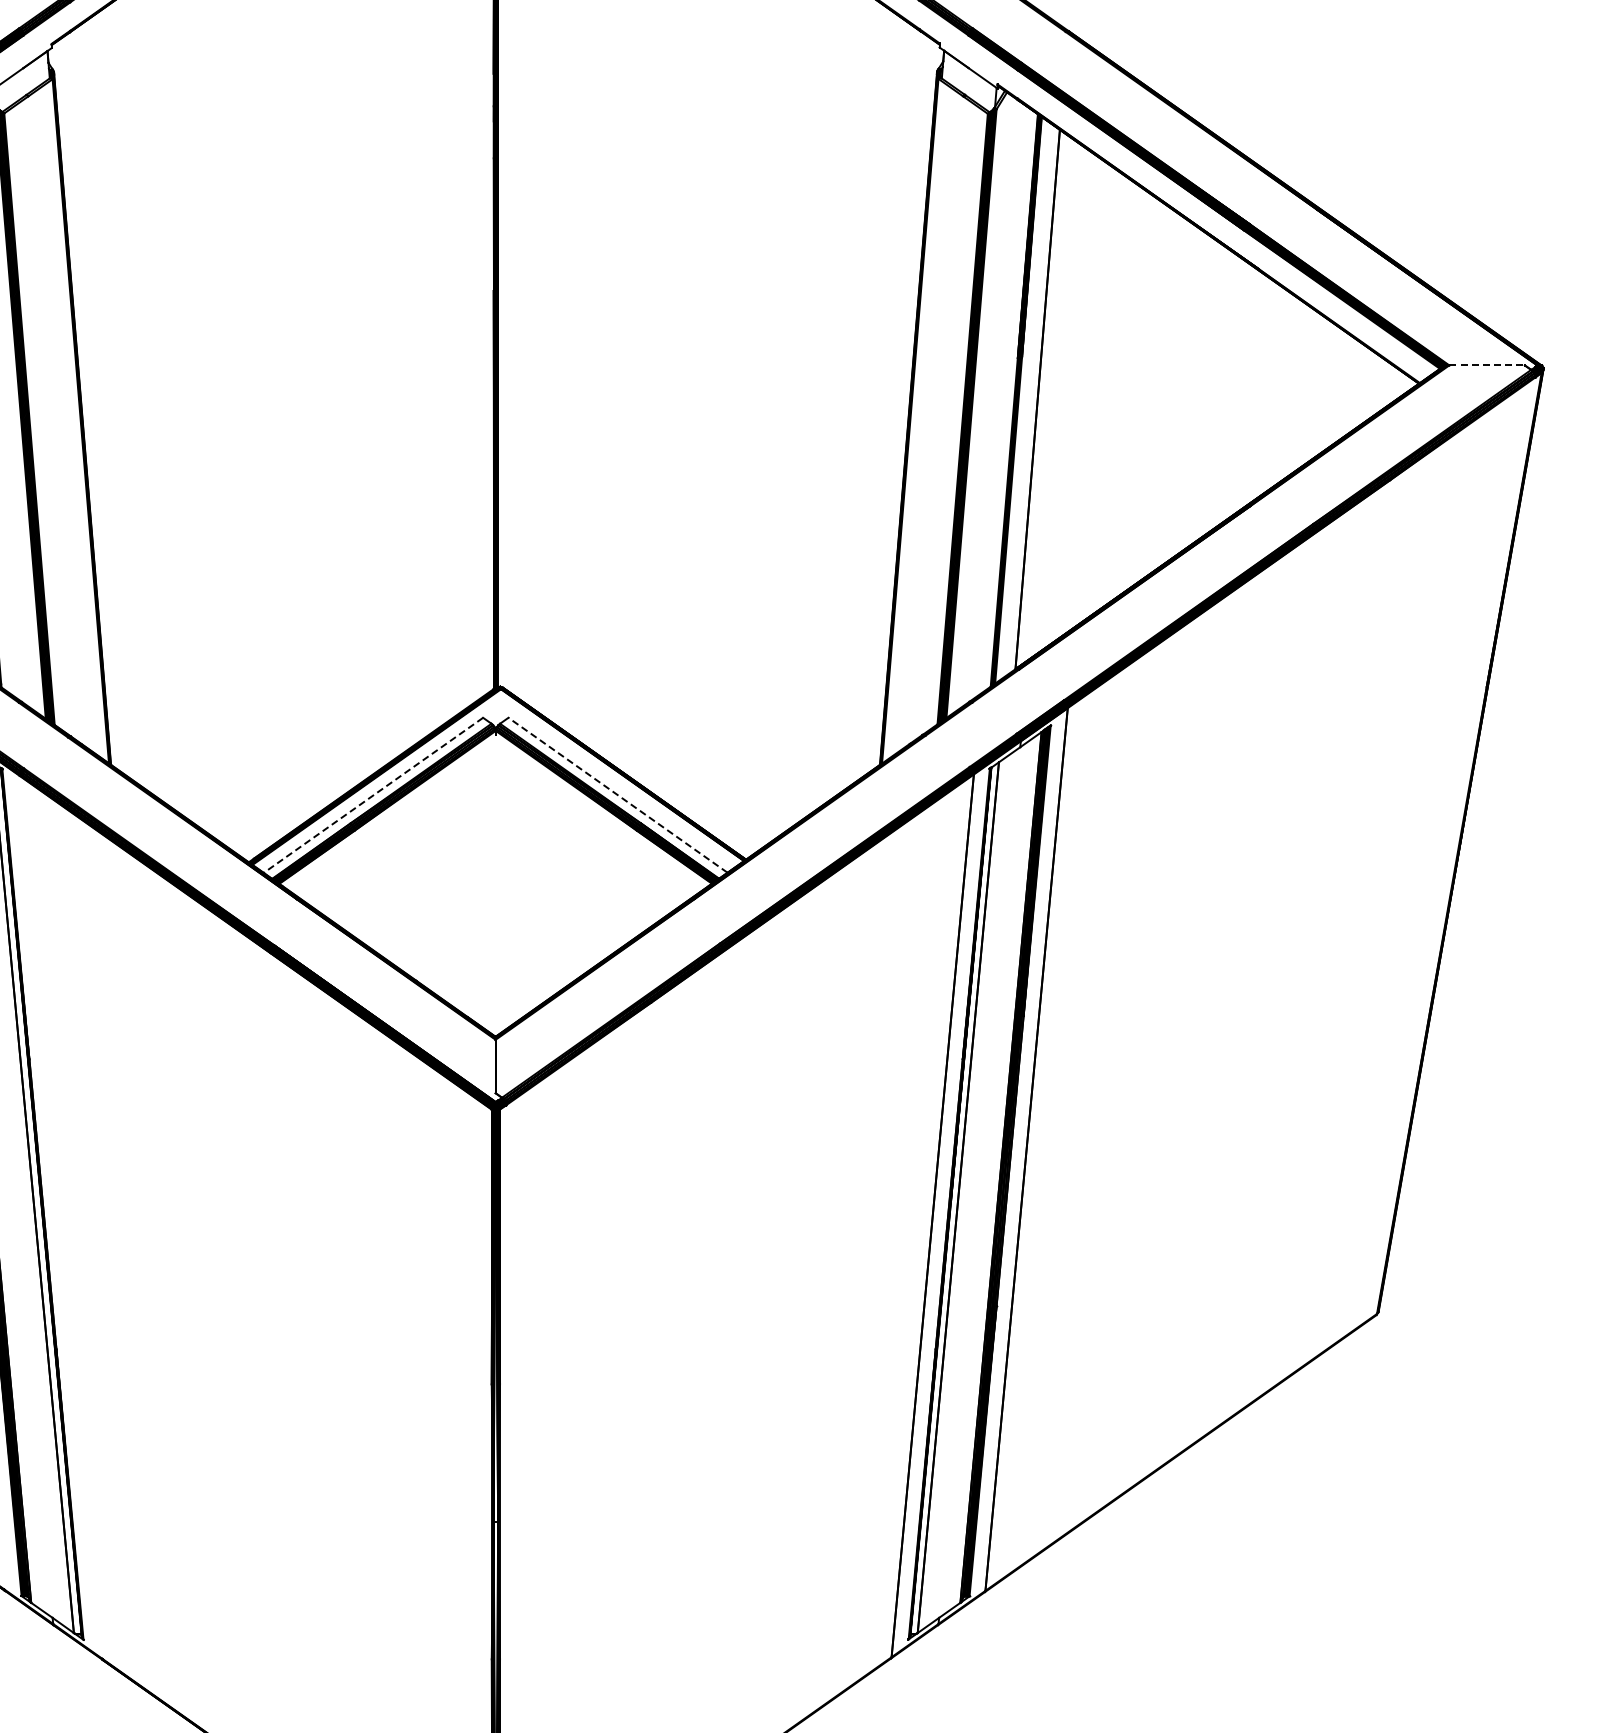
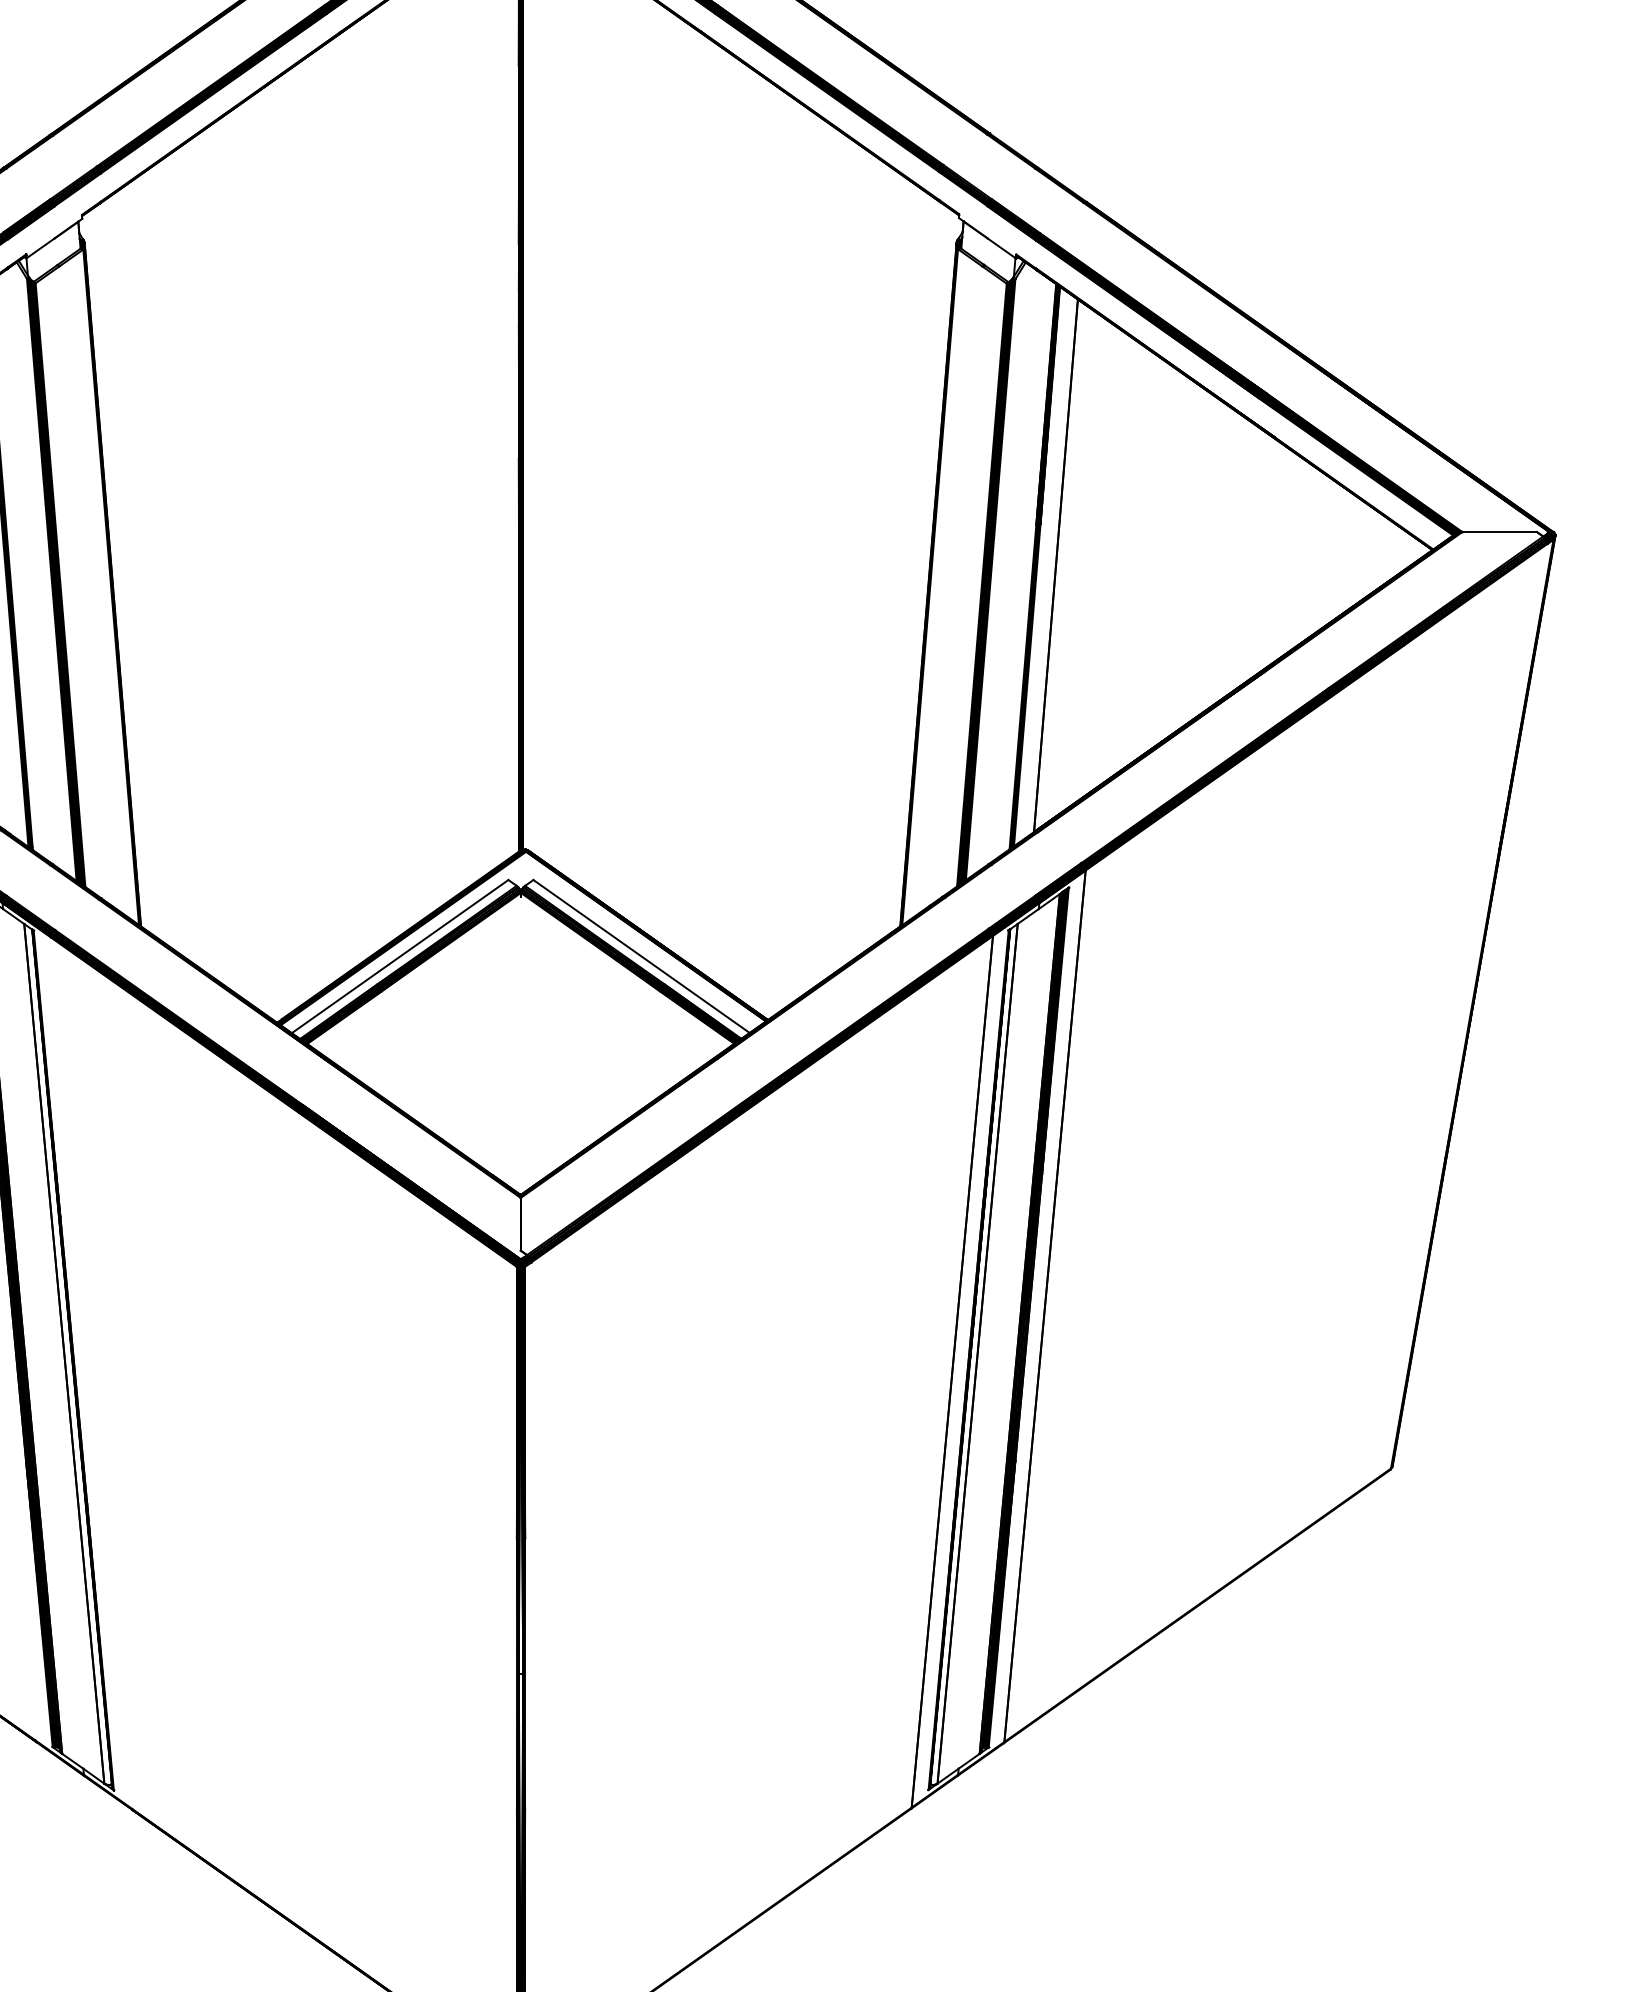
line: (1487, 365) -> (1500, 532), dashed -> solid
line: (373, 795) -> (400, 956), dashed -> solid
line: (617, 795) -> (641, 956), dashed -> solid

